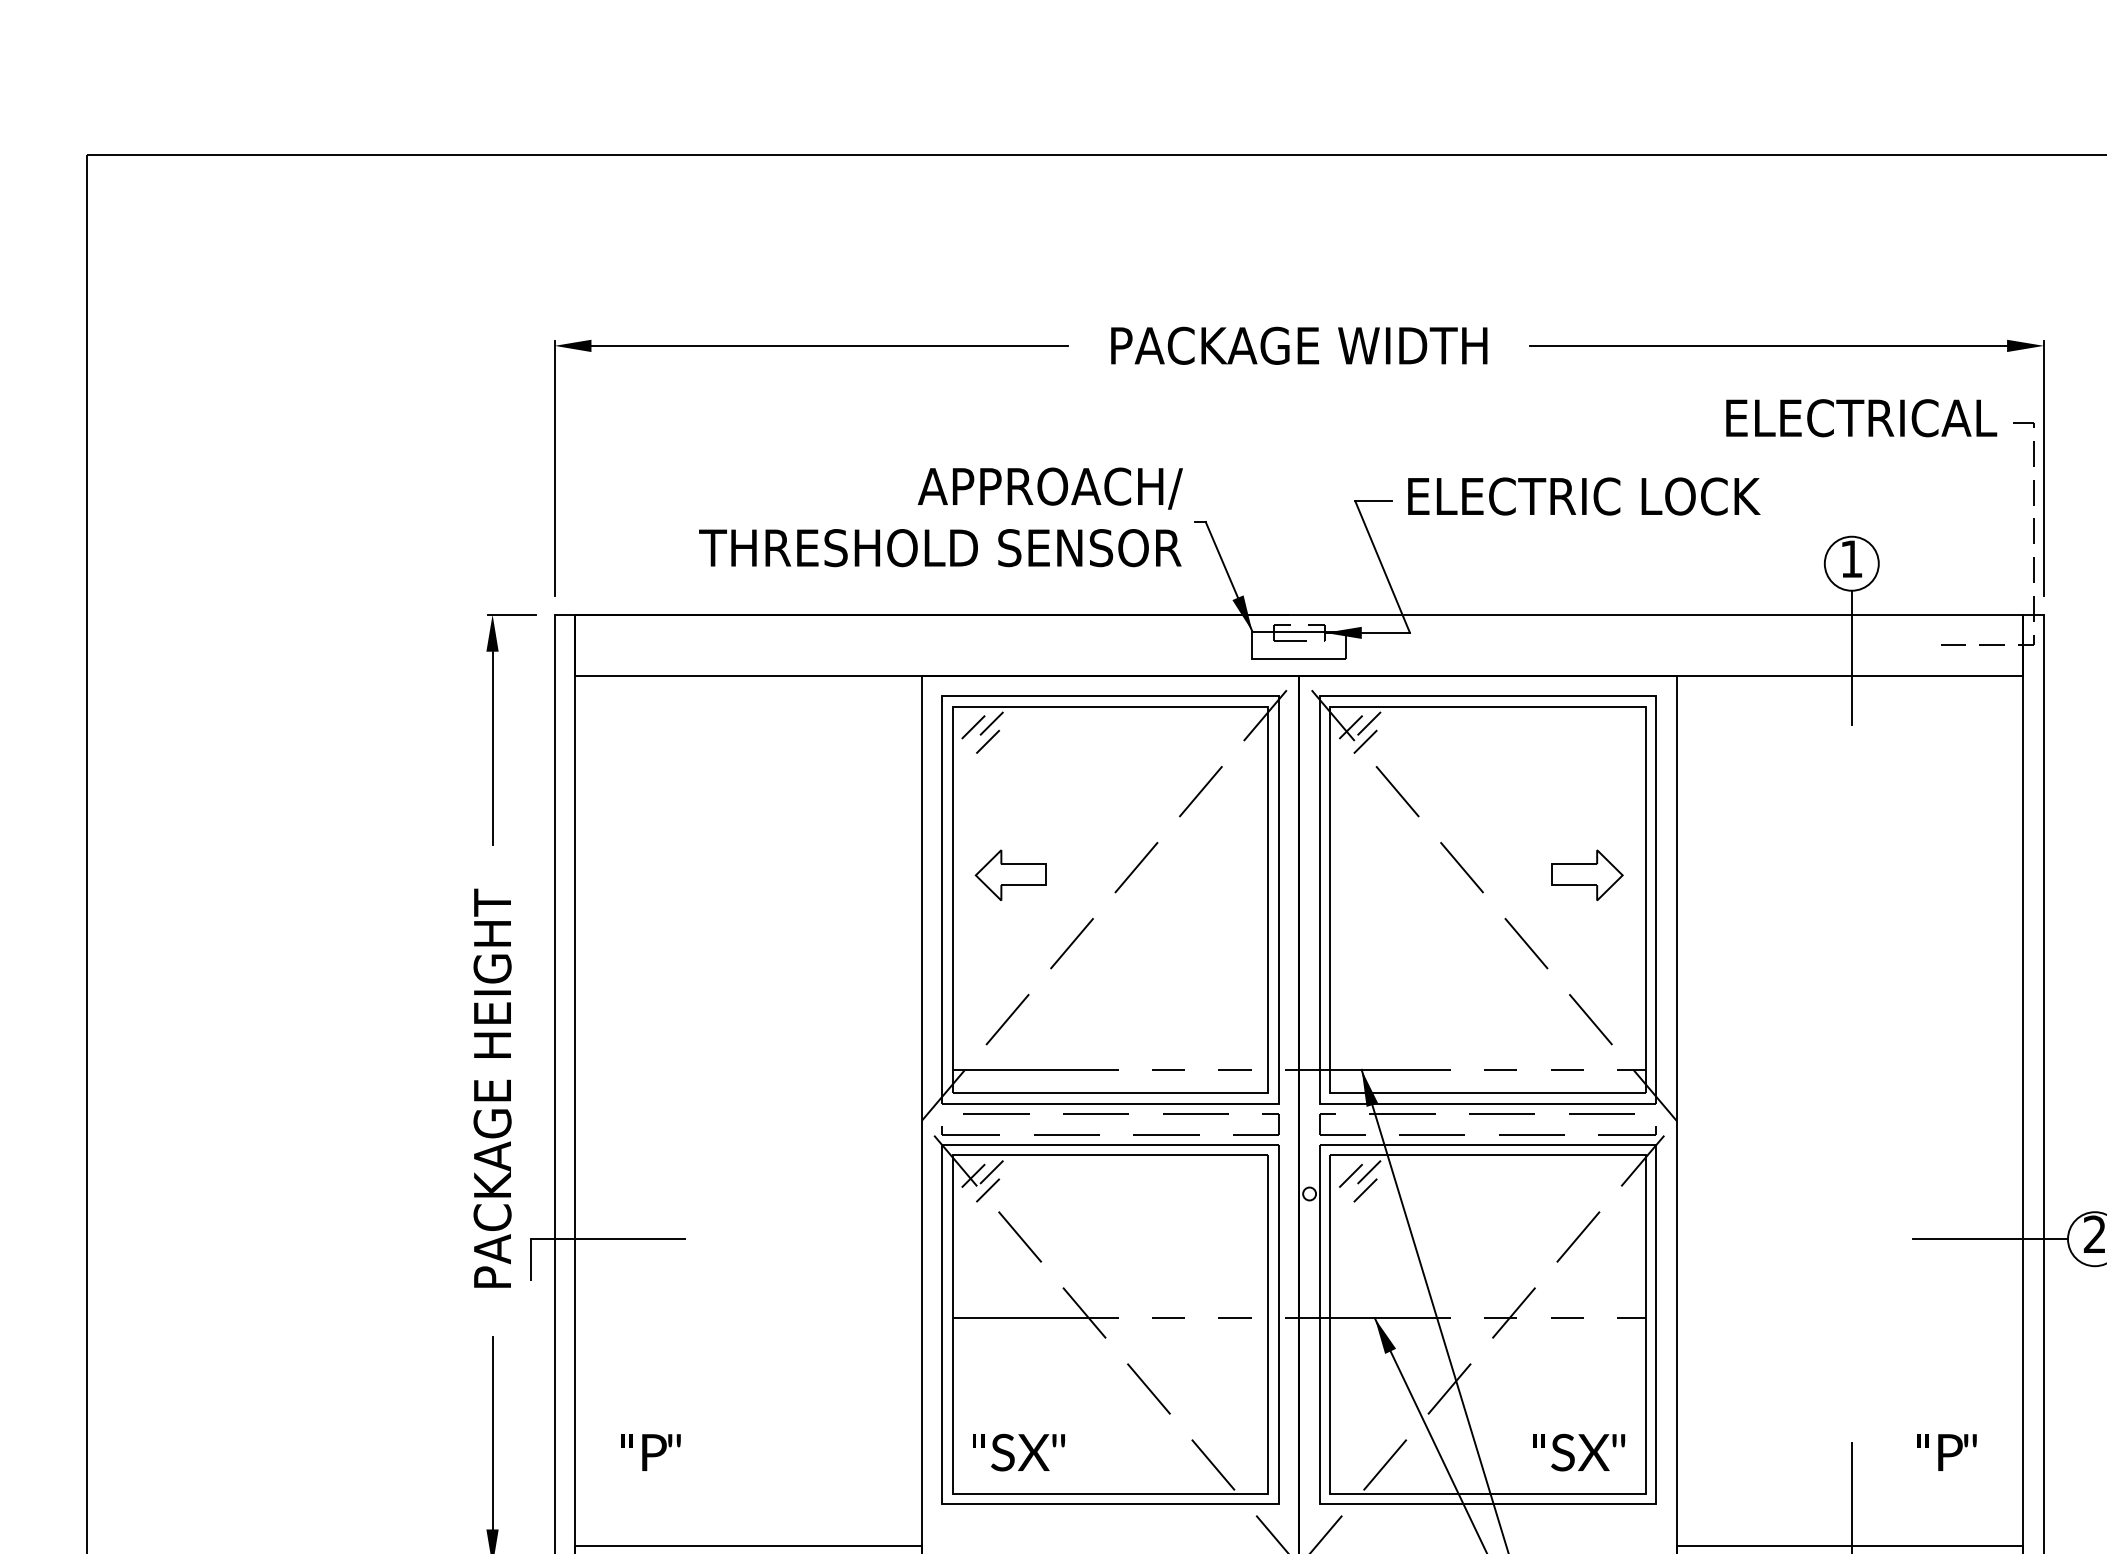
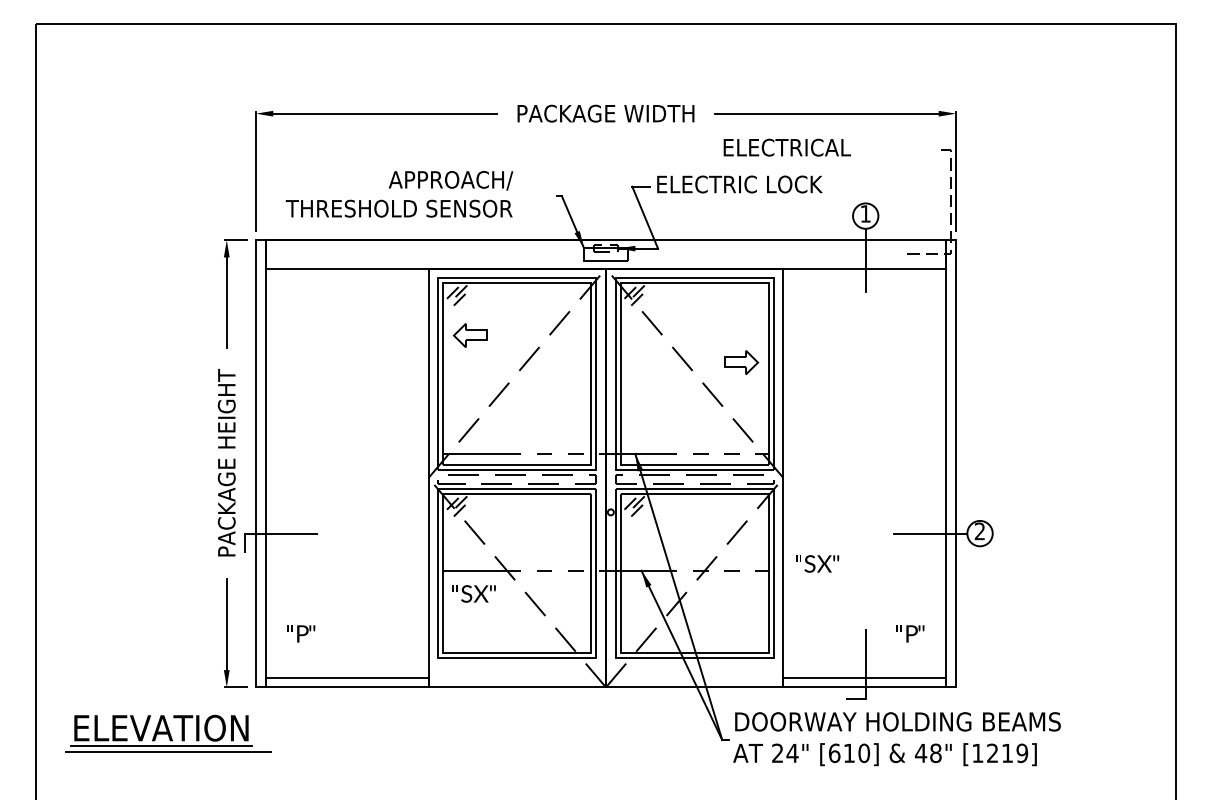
text: (1859, 417) -> (786, 147), moved
text: (940, 517) -> (399, 194), moved
part: (1008, 875) -> (469, 335), moved
text: (1017, 1451) -> (473, 593), moved
text: (1579, 1451) -> (817, 563), moved

